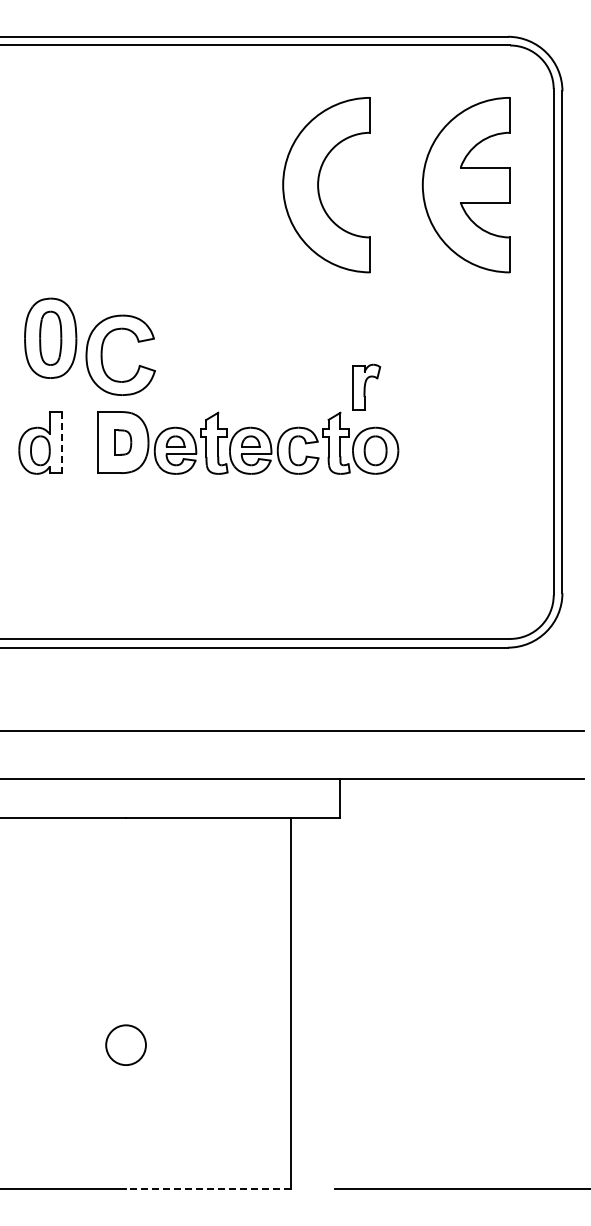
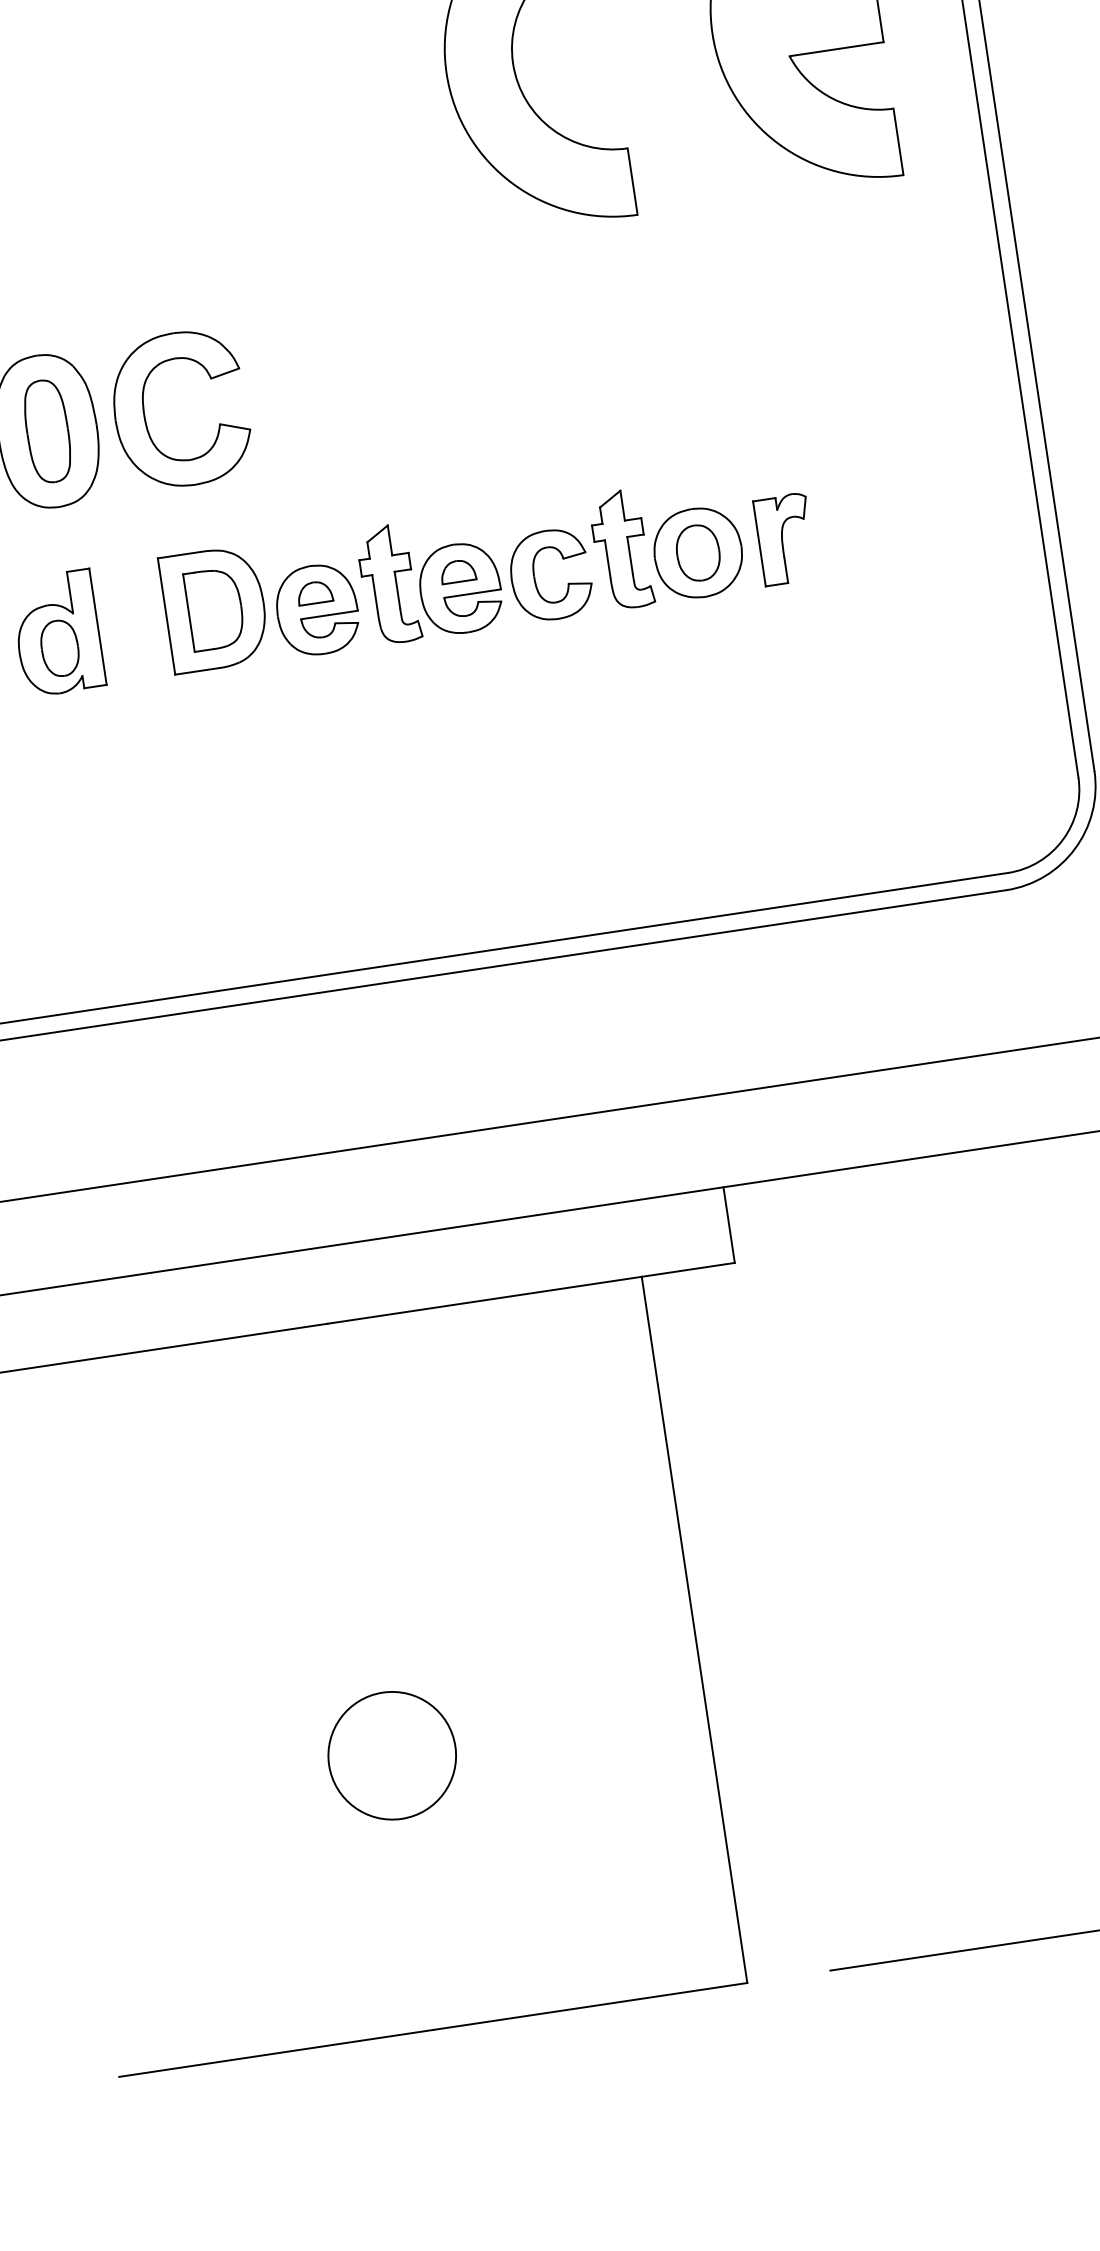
part: (102, 354) -> (145, 413), moved
part: (366, 386) -> (785, 537), moved
line: (61, 442) -> (97, 626), dashed -> solid
part: (122, 442) -> (213, 609), size x1.67
circle: (125, 1045) -> (391, 1756), size x1.67
line: (208, 1189) -> (590, 2007), dashed -> solid

